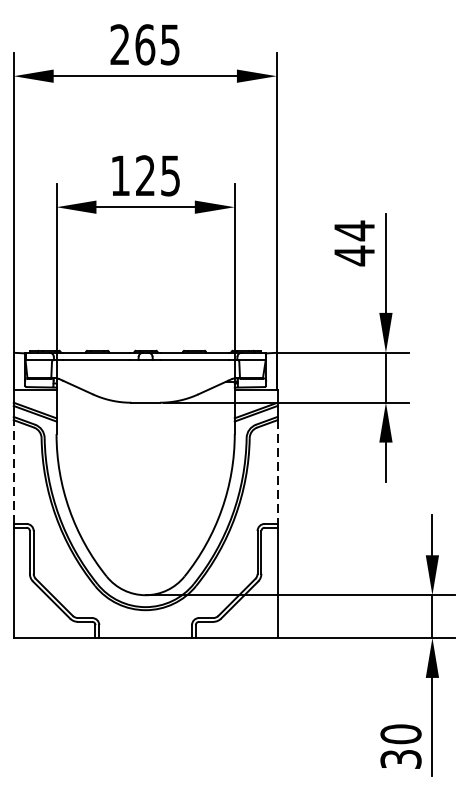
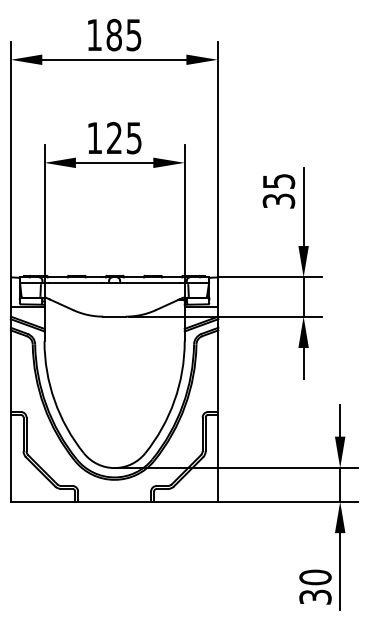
text: (132, 44) -> (104, 34), 265 -> 185
text: (354, 243) -> (278, 191), 44 -> 35
line: (13, 472) -> (10, 371), dashed -> solid
line: (277, 472) -> (218, 371), dashed -> solid

